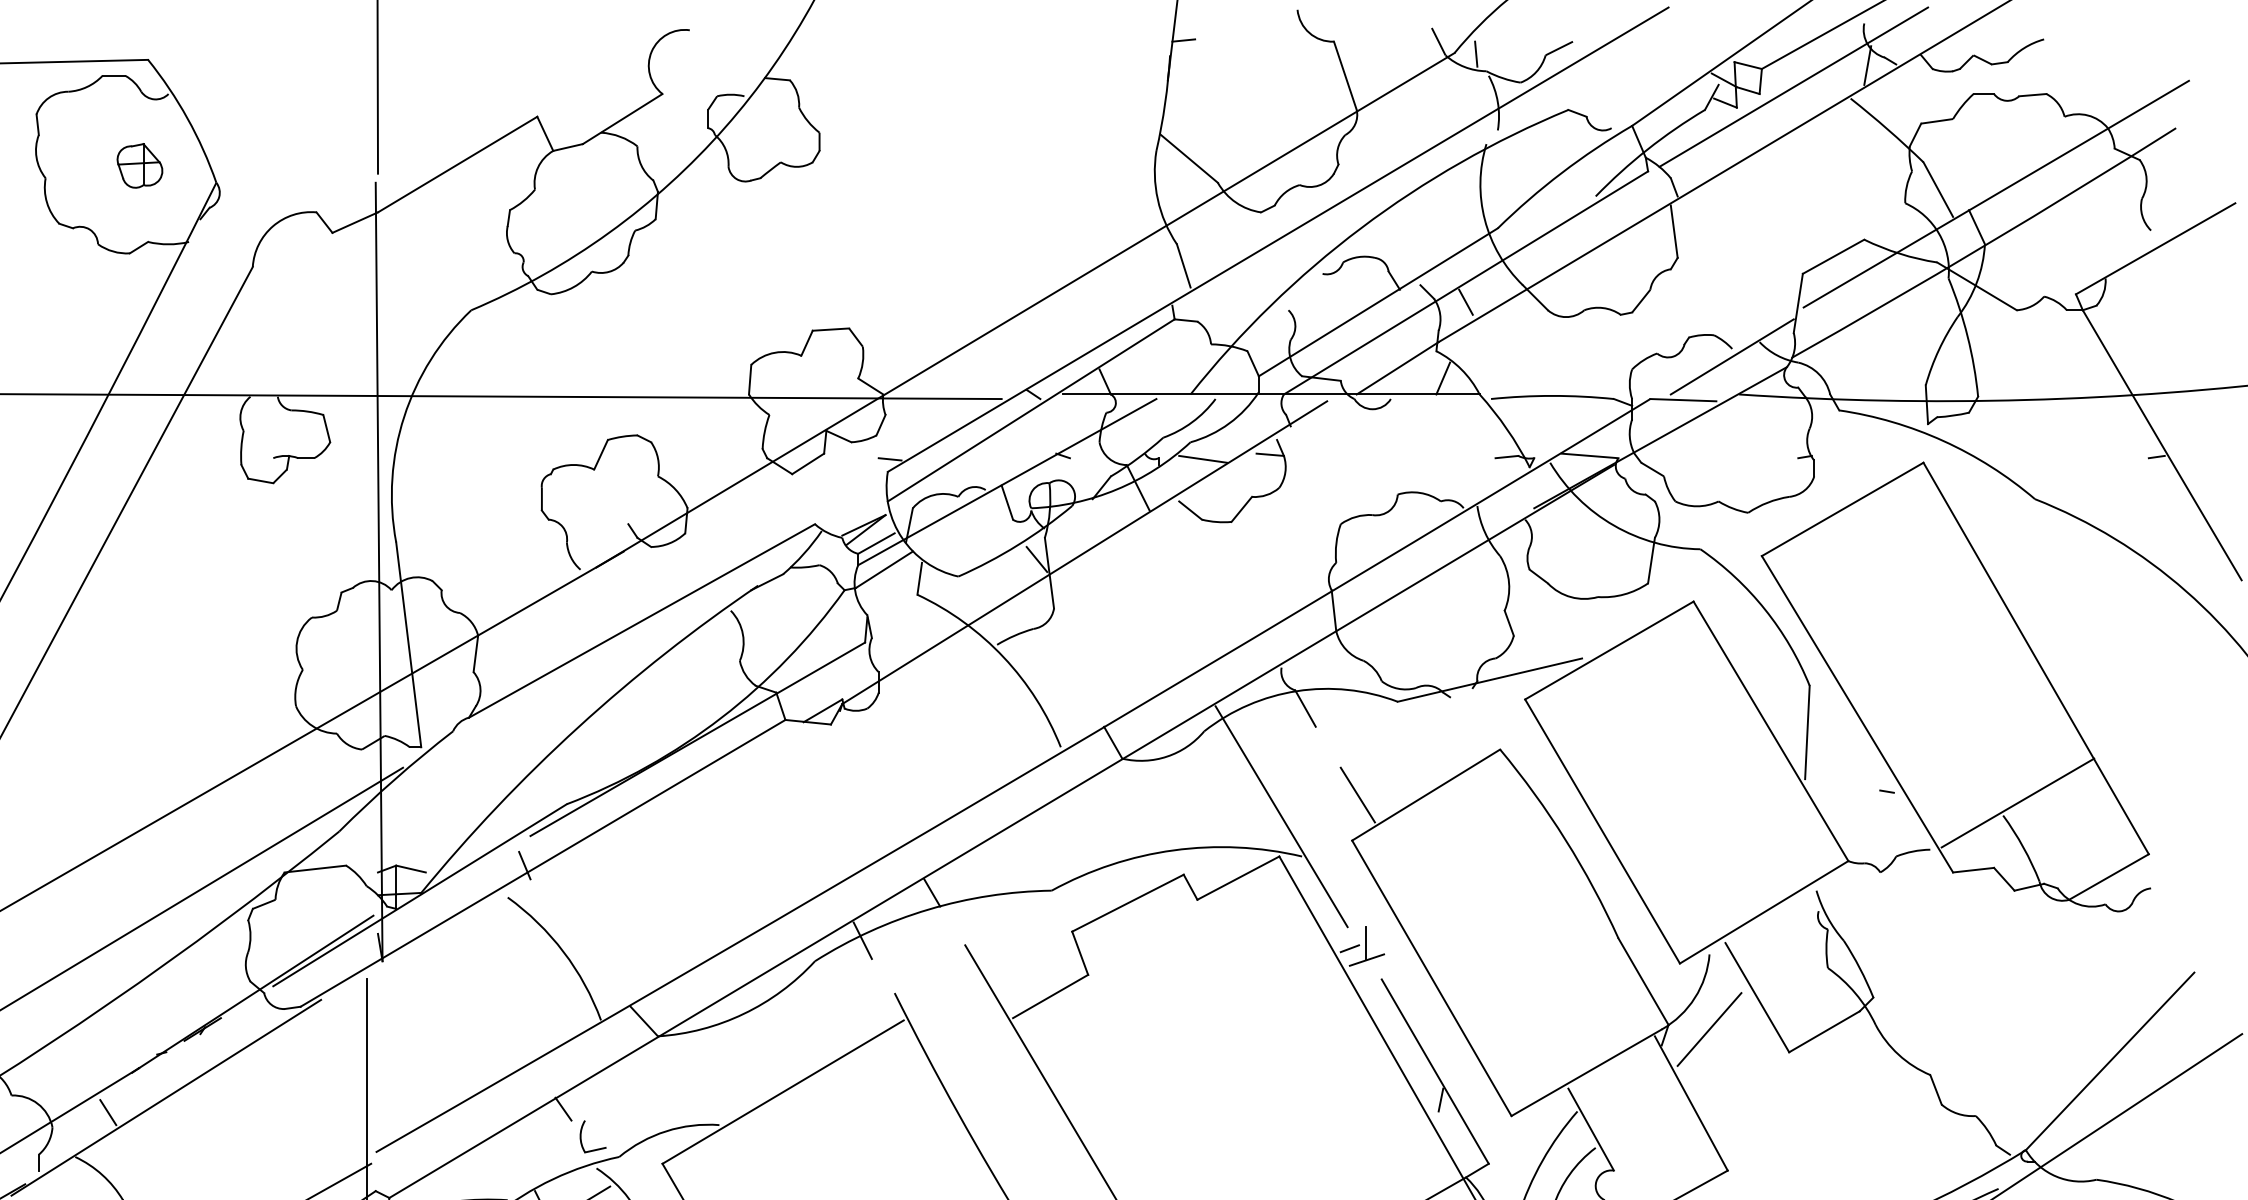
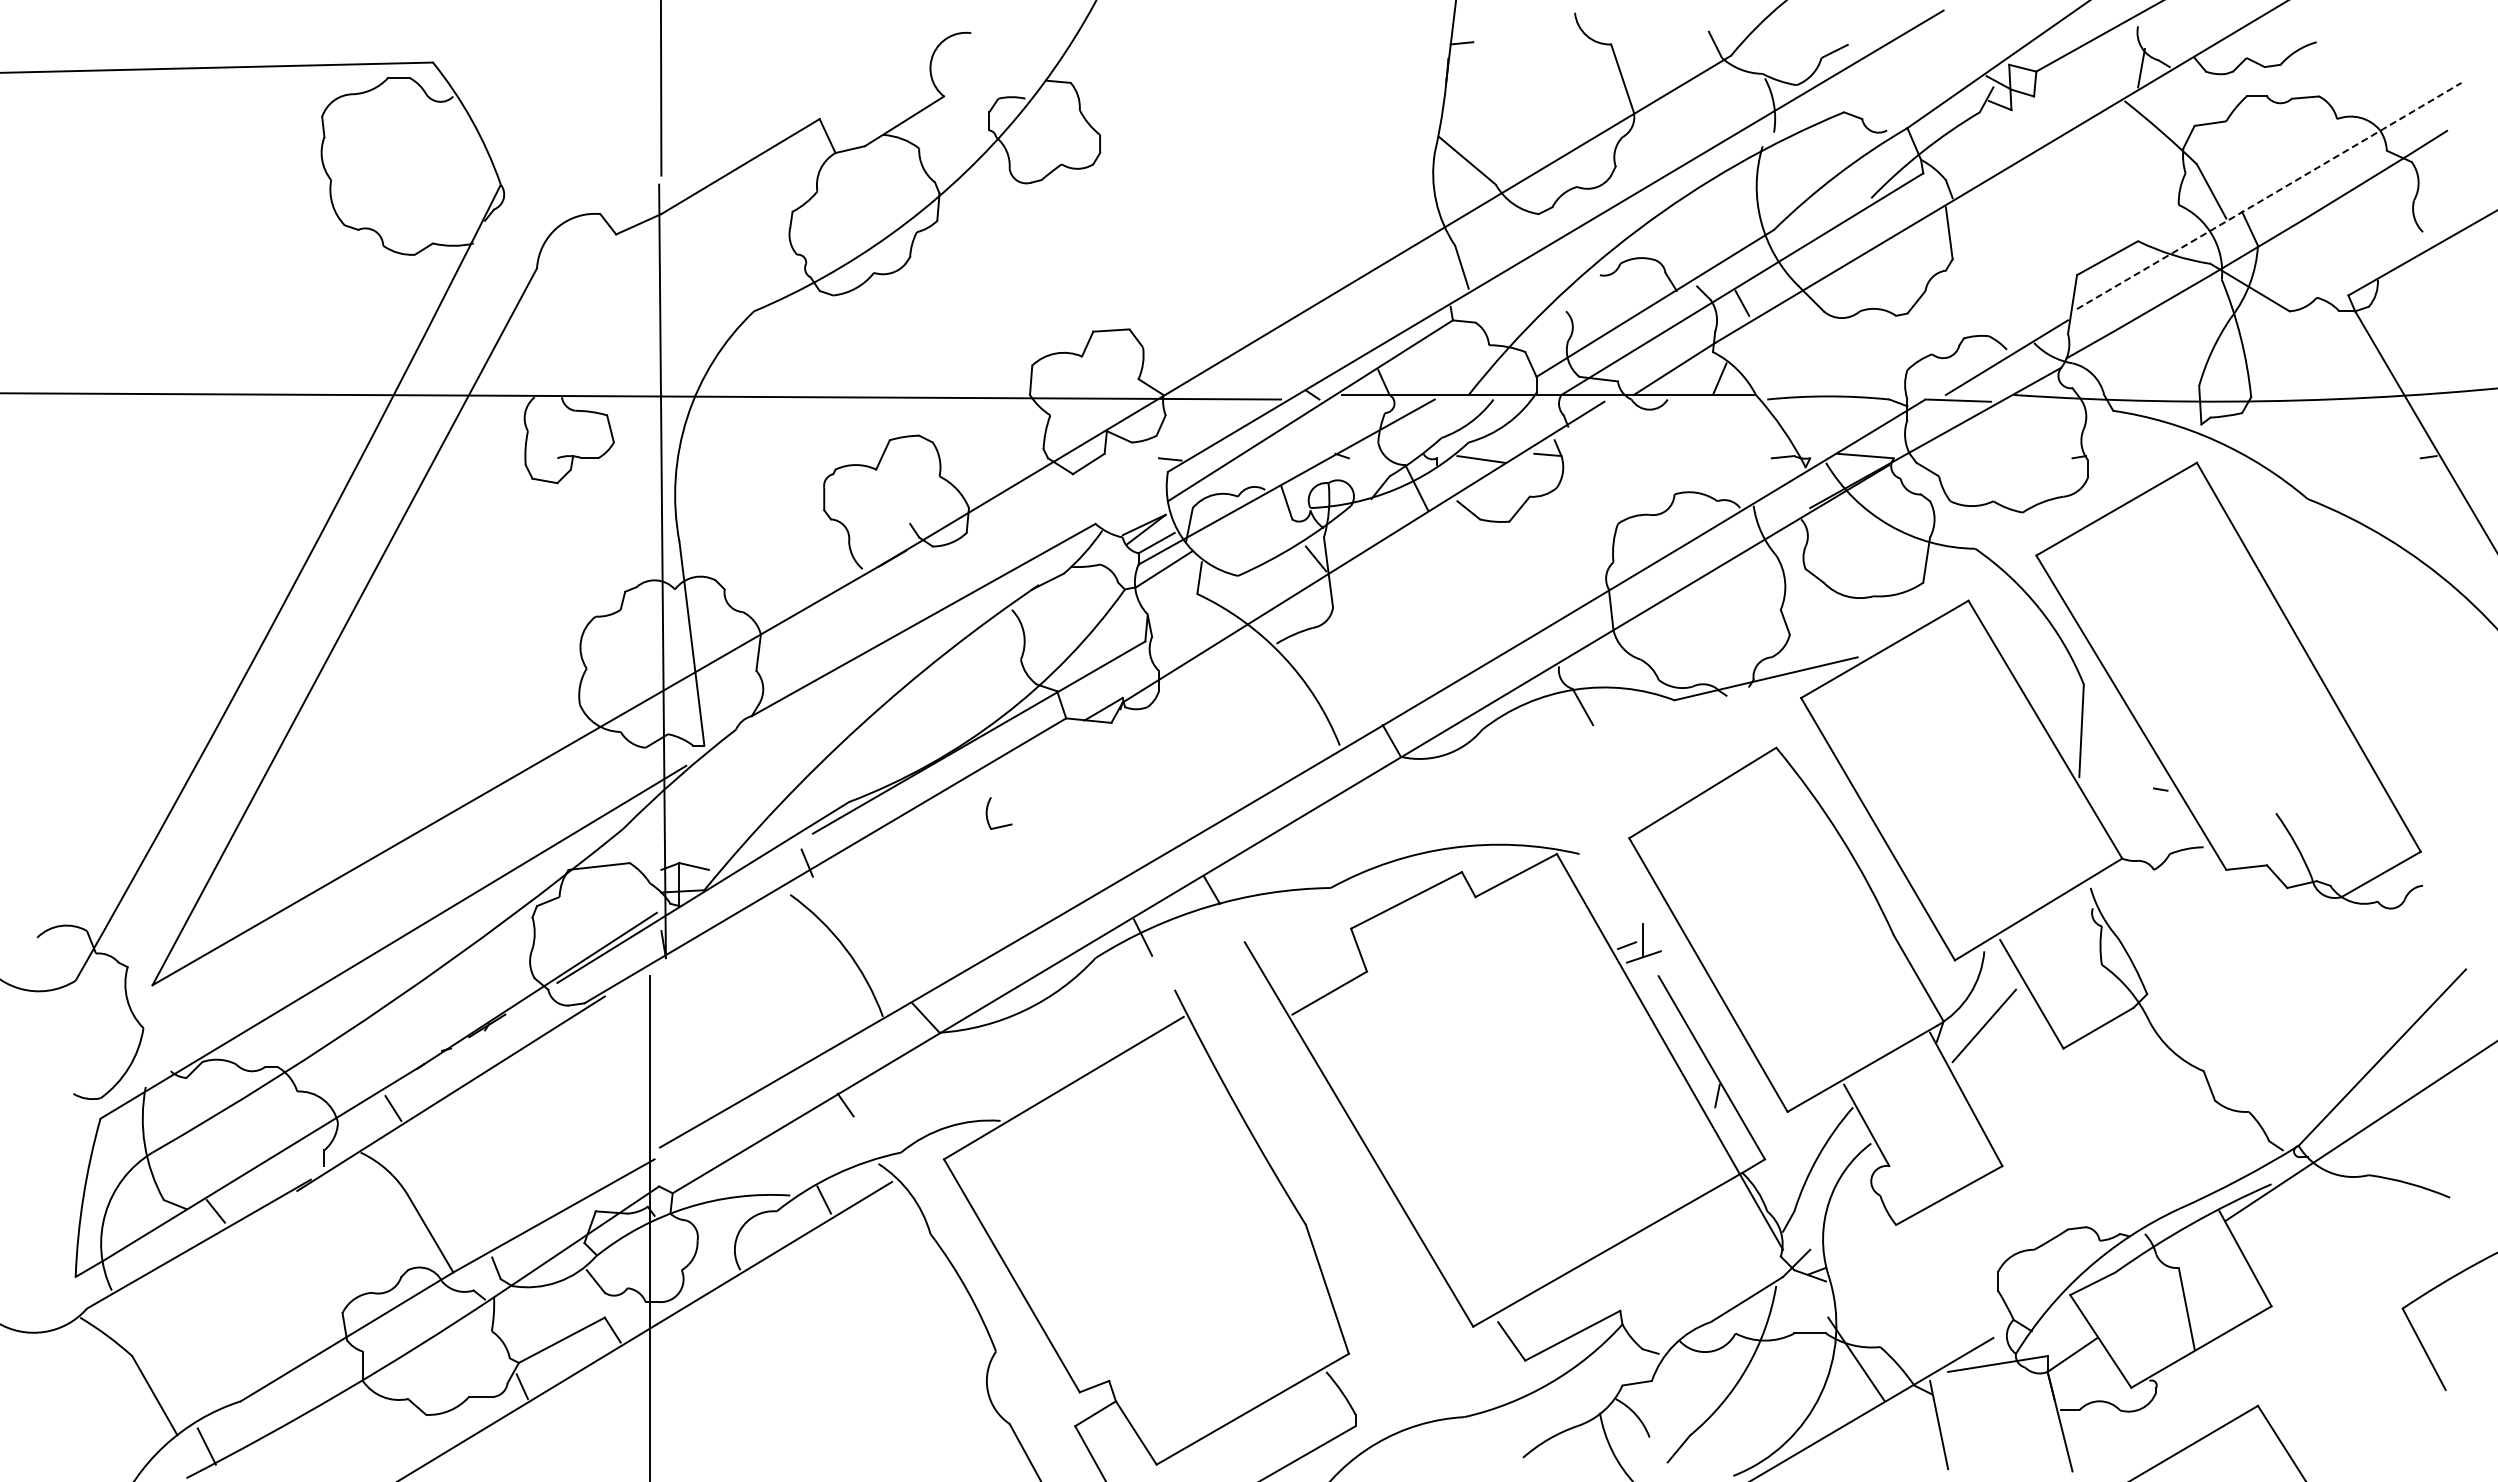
line: (1476, 53) -> (1752, 56), removed
line: (1793, 86) -> (2067, 89), removed
part: (139, 165) -> (424, 167), removed
arc: (1996, 194) -> (2269, 196), solid -> dashed
line: (1357, 794) -> (1634, 792), removed
line: (2017, 802) -> (2290, 800), removed
line: (1280, 816) -> (1558, 814), removed
part: (581, 1136) -> (987, 813), moved

